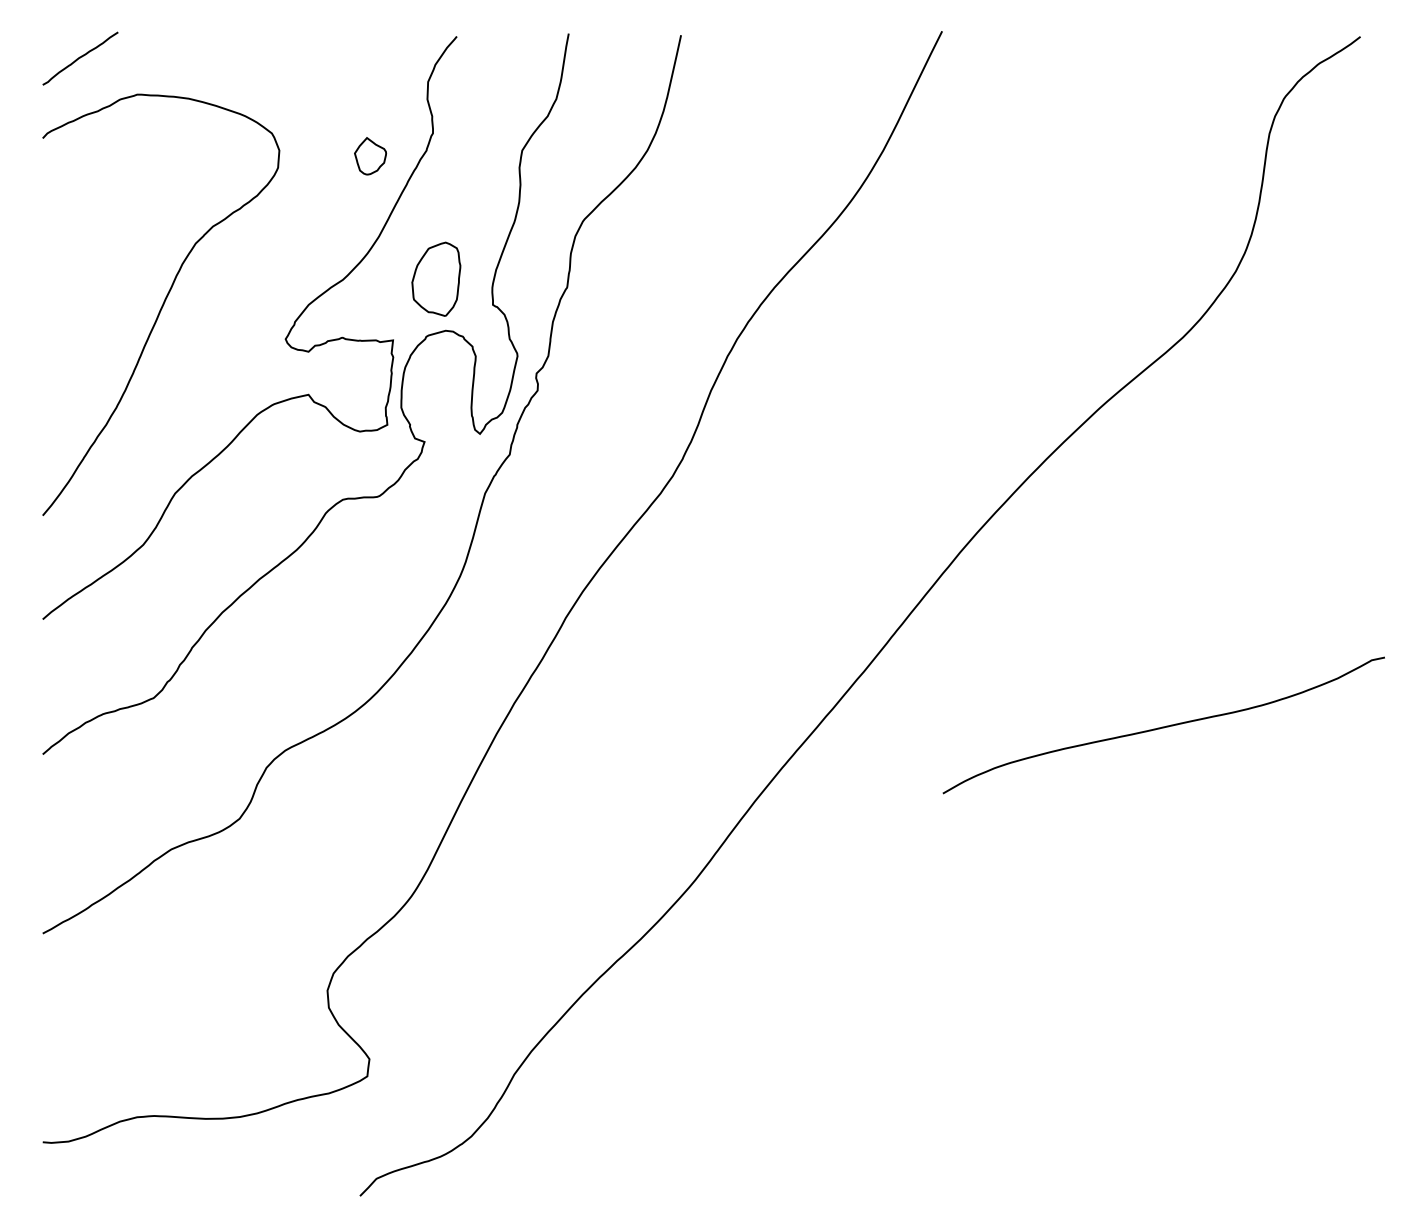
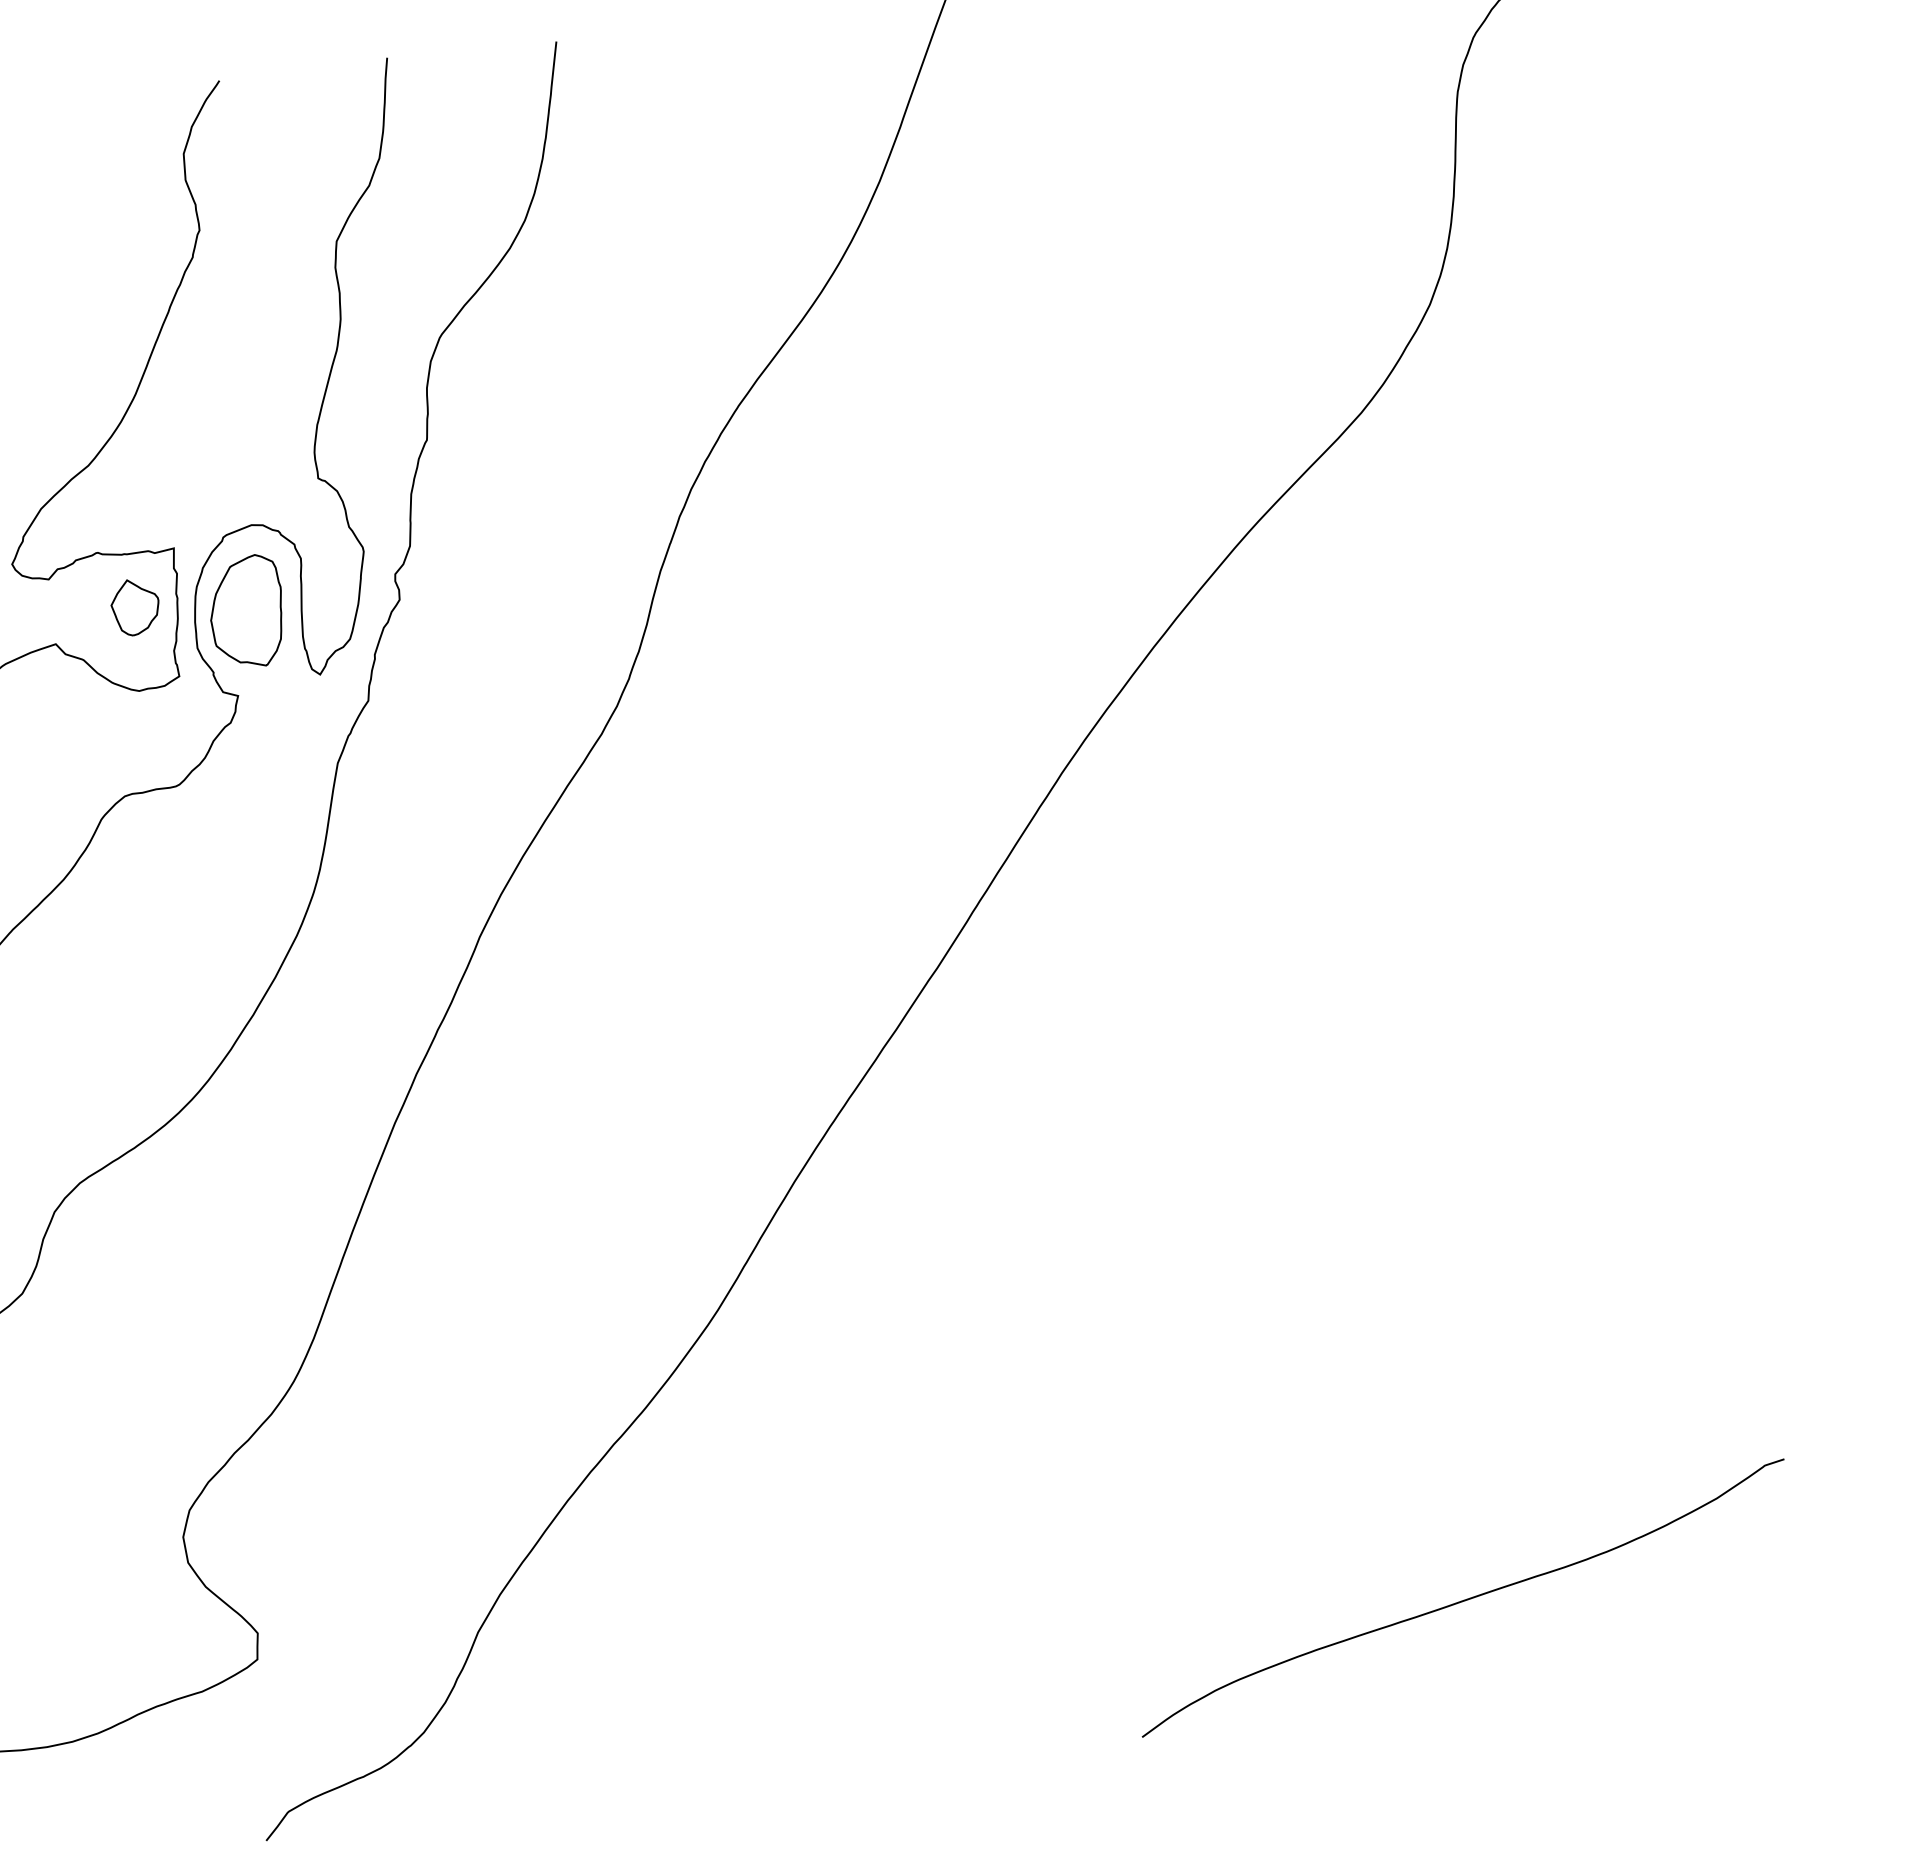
part: (370, 156) -> (135, 607), moved
part: (436, 278) -> (246, 610), moved
curve: (1163, 726) -> (1462, 1599), moved

